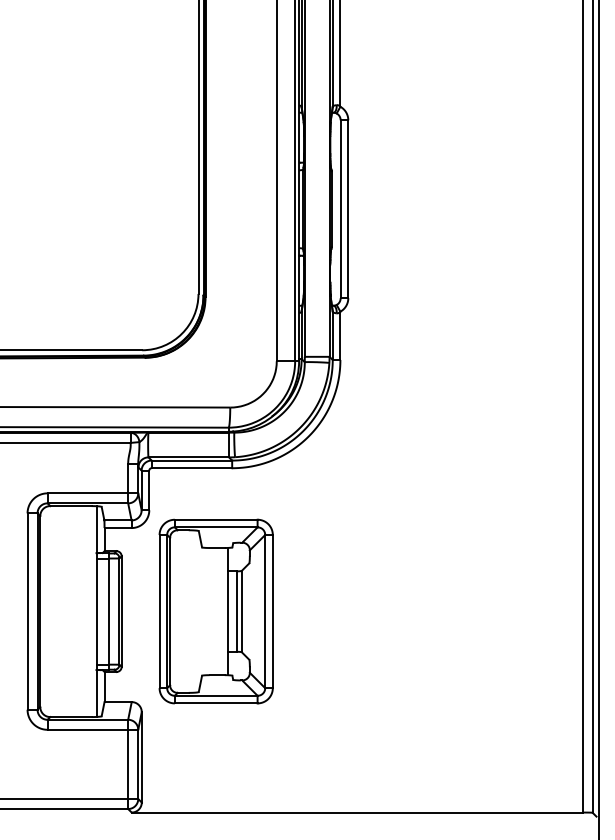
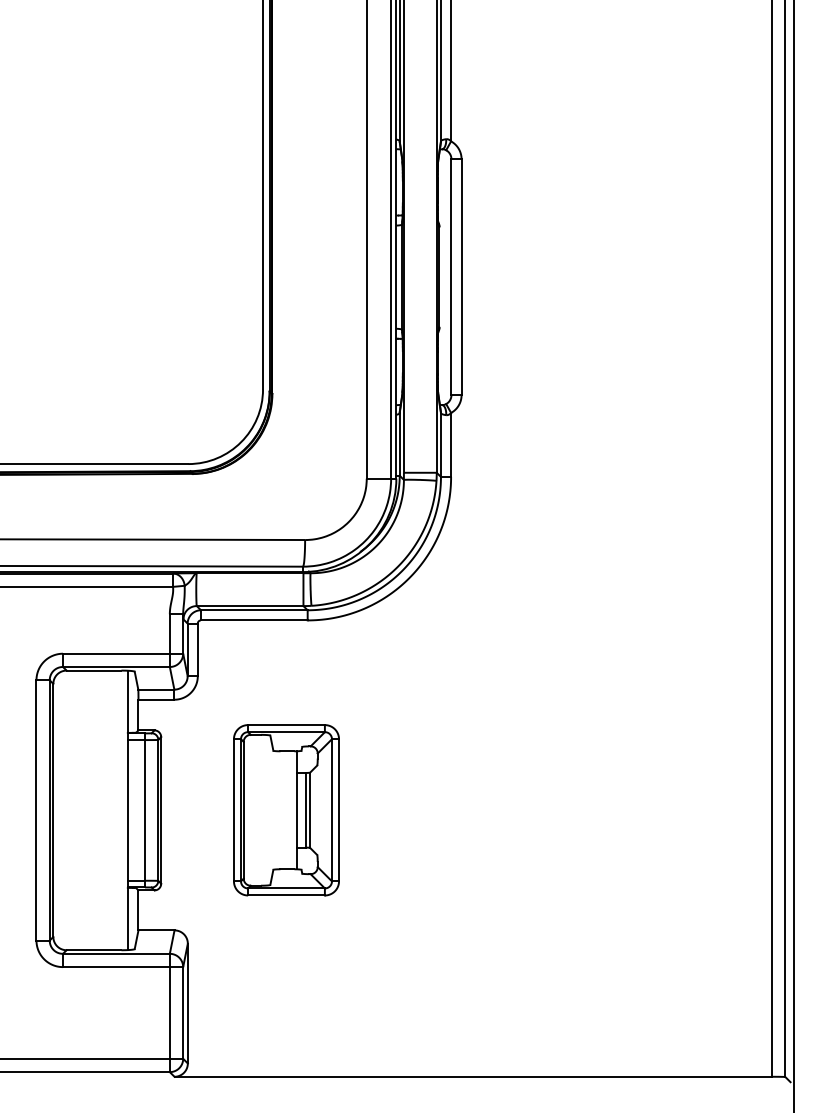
part: (216, 610) -> (286, 809), size x0.7

